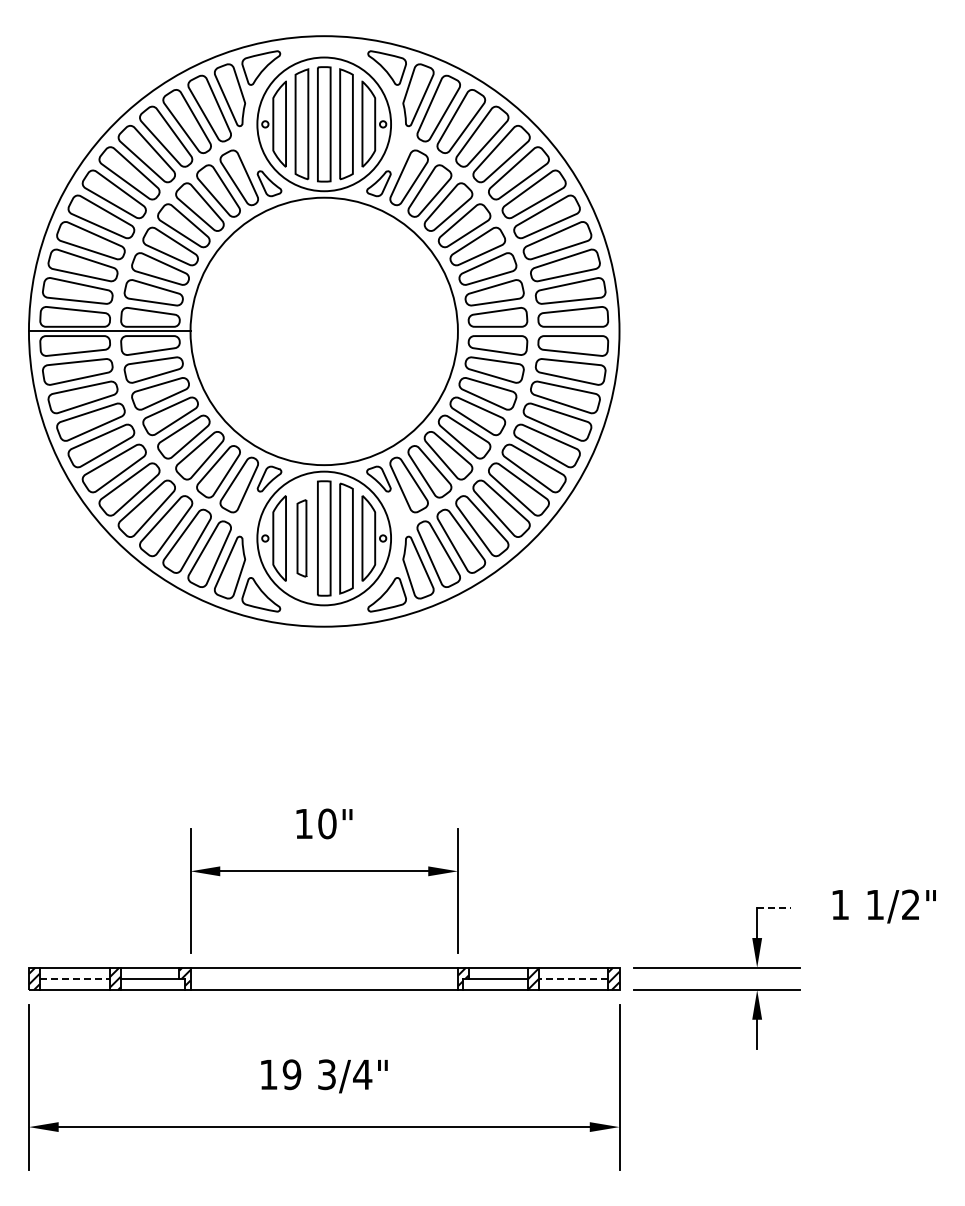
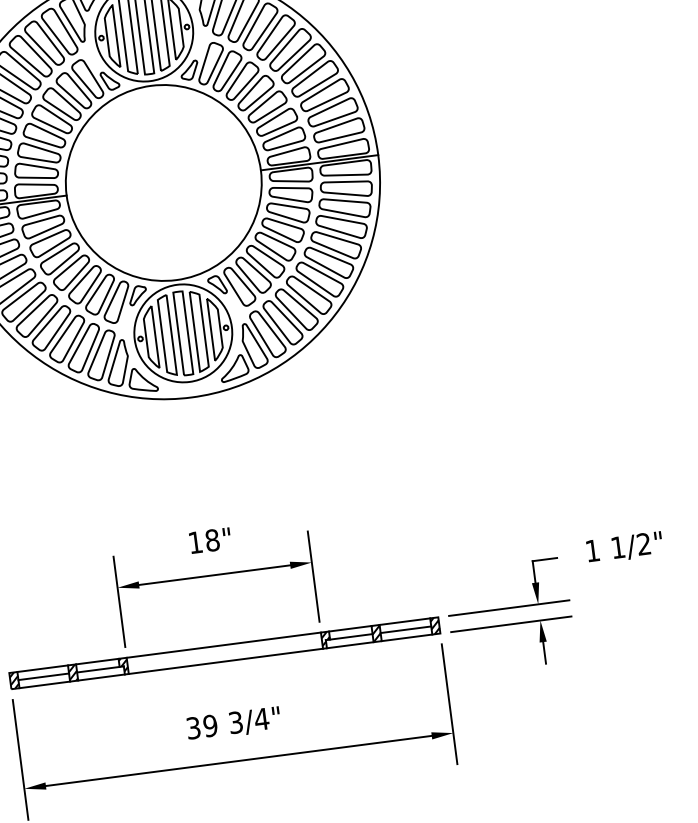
line: (538, 331) -> (319, 162), added
part: (301, 538) -> (166, 335), size x1.43
text: (327, 823) -> (212, 540), 10" -> 18"
line: (773, 908) -> (544, 559), dashed -> solid
line: (74, 978) -> (43, 676), dashed -> solid
line: (573, 978) -> (405, 629), dashed -> solid
text: (268, 1074) -> (193, 727), 19 -> 39

